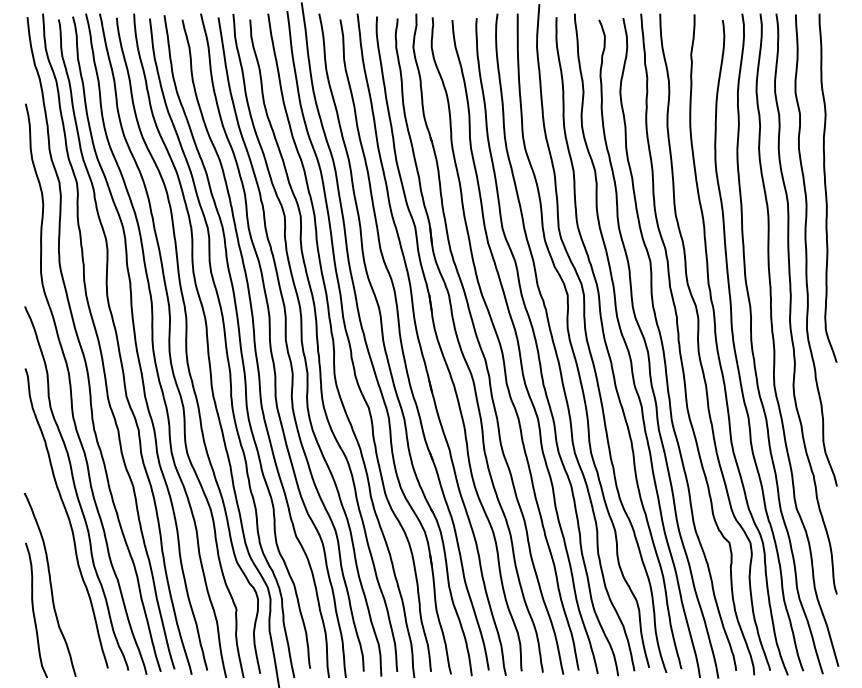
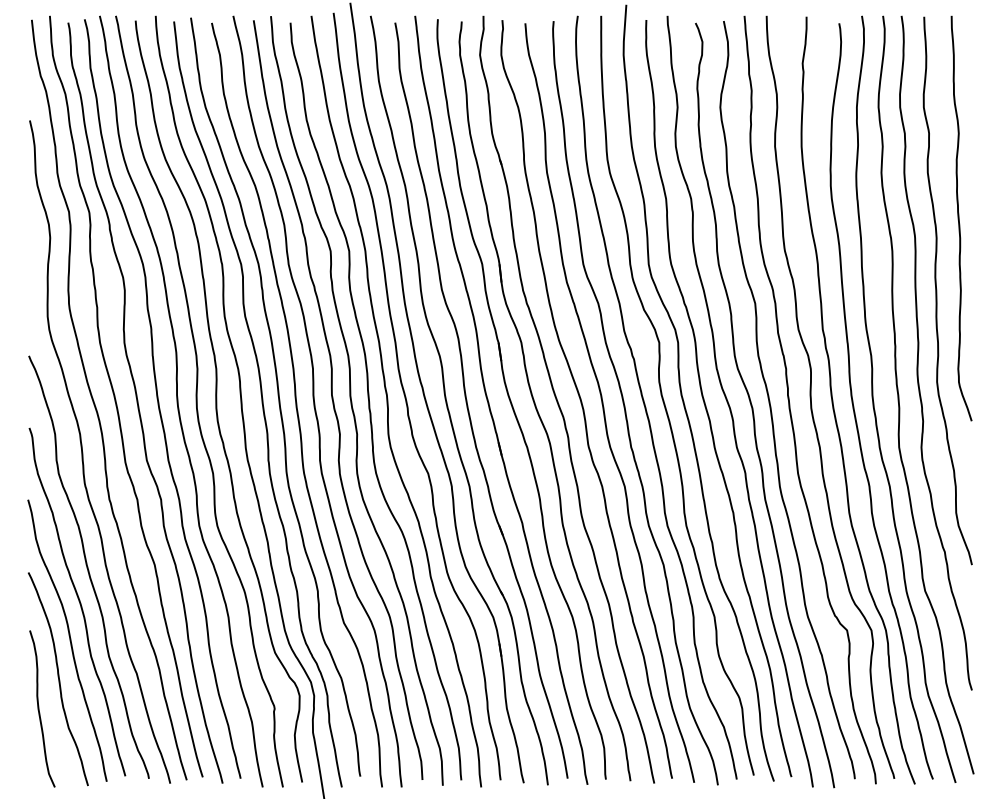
curve: (59, 551) -> (69, 640), added

